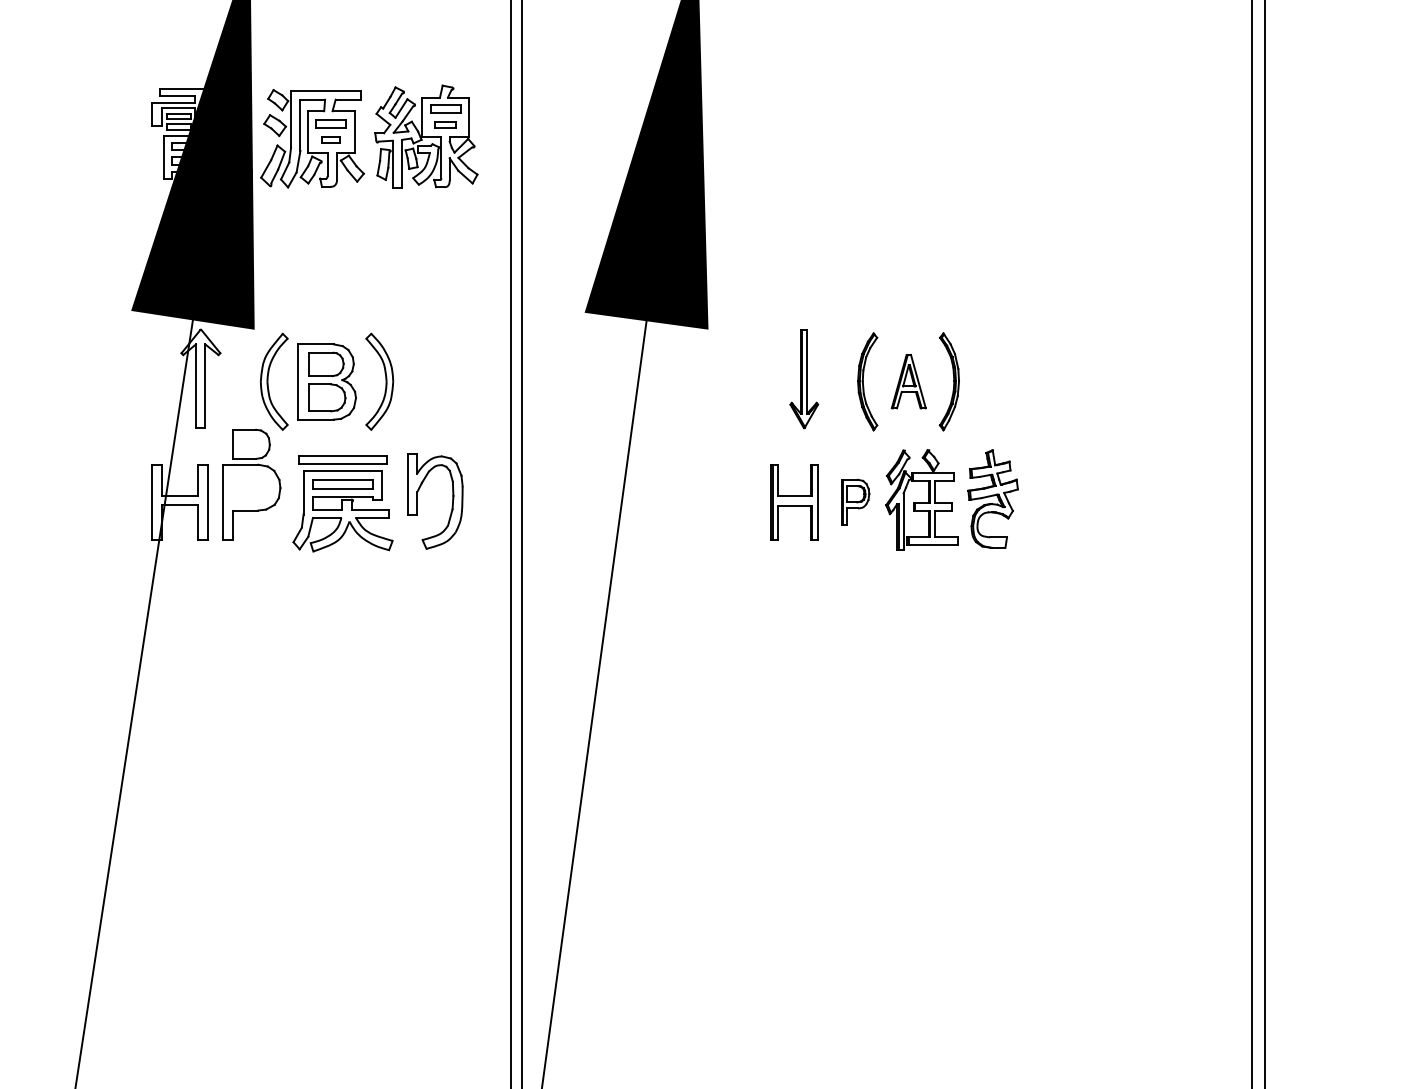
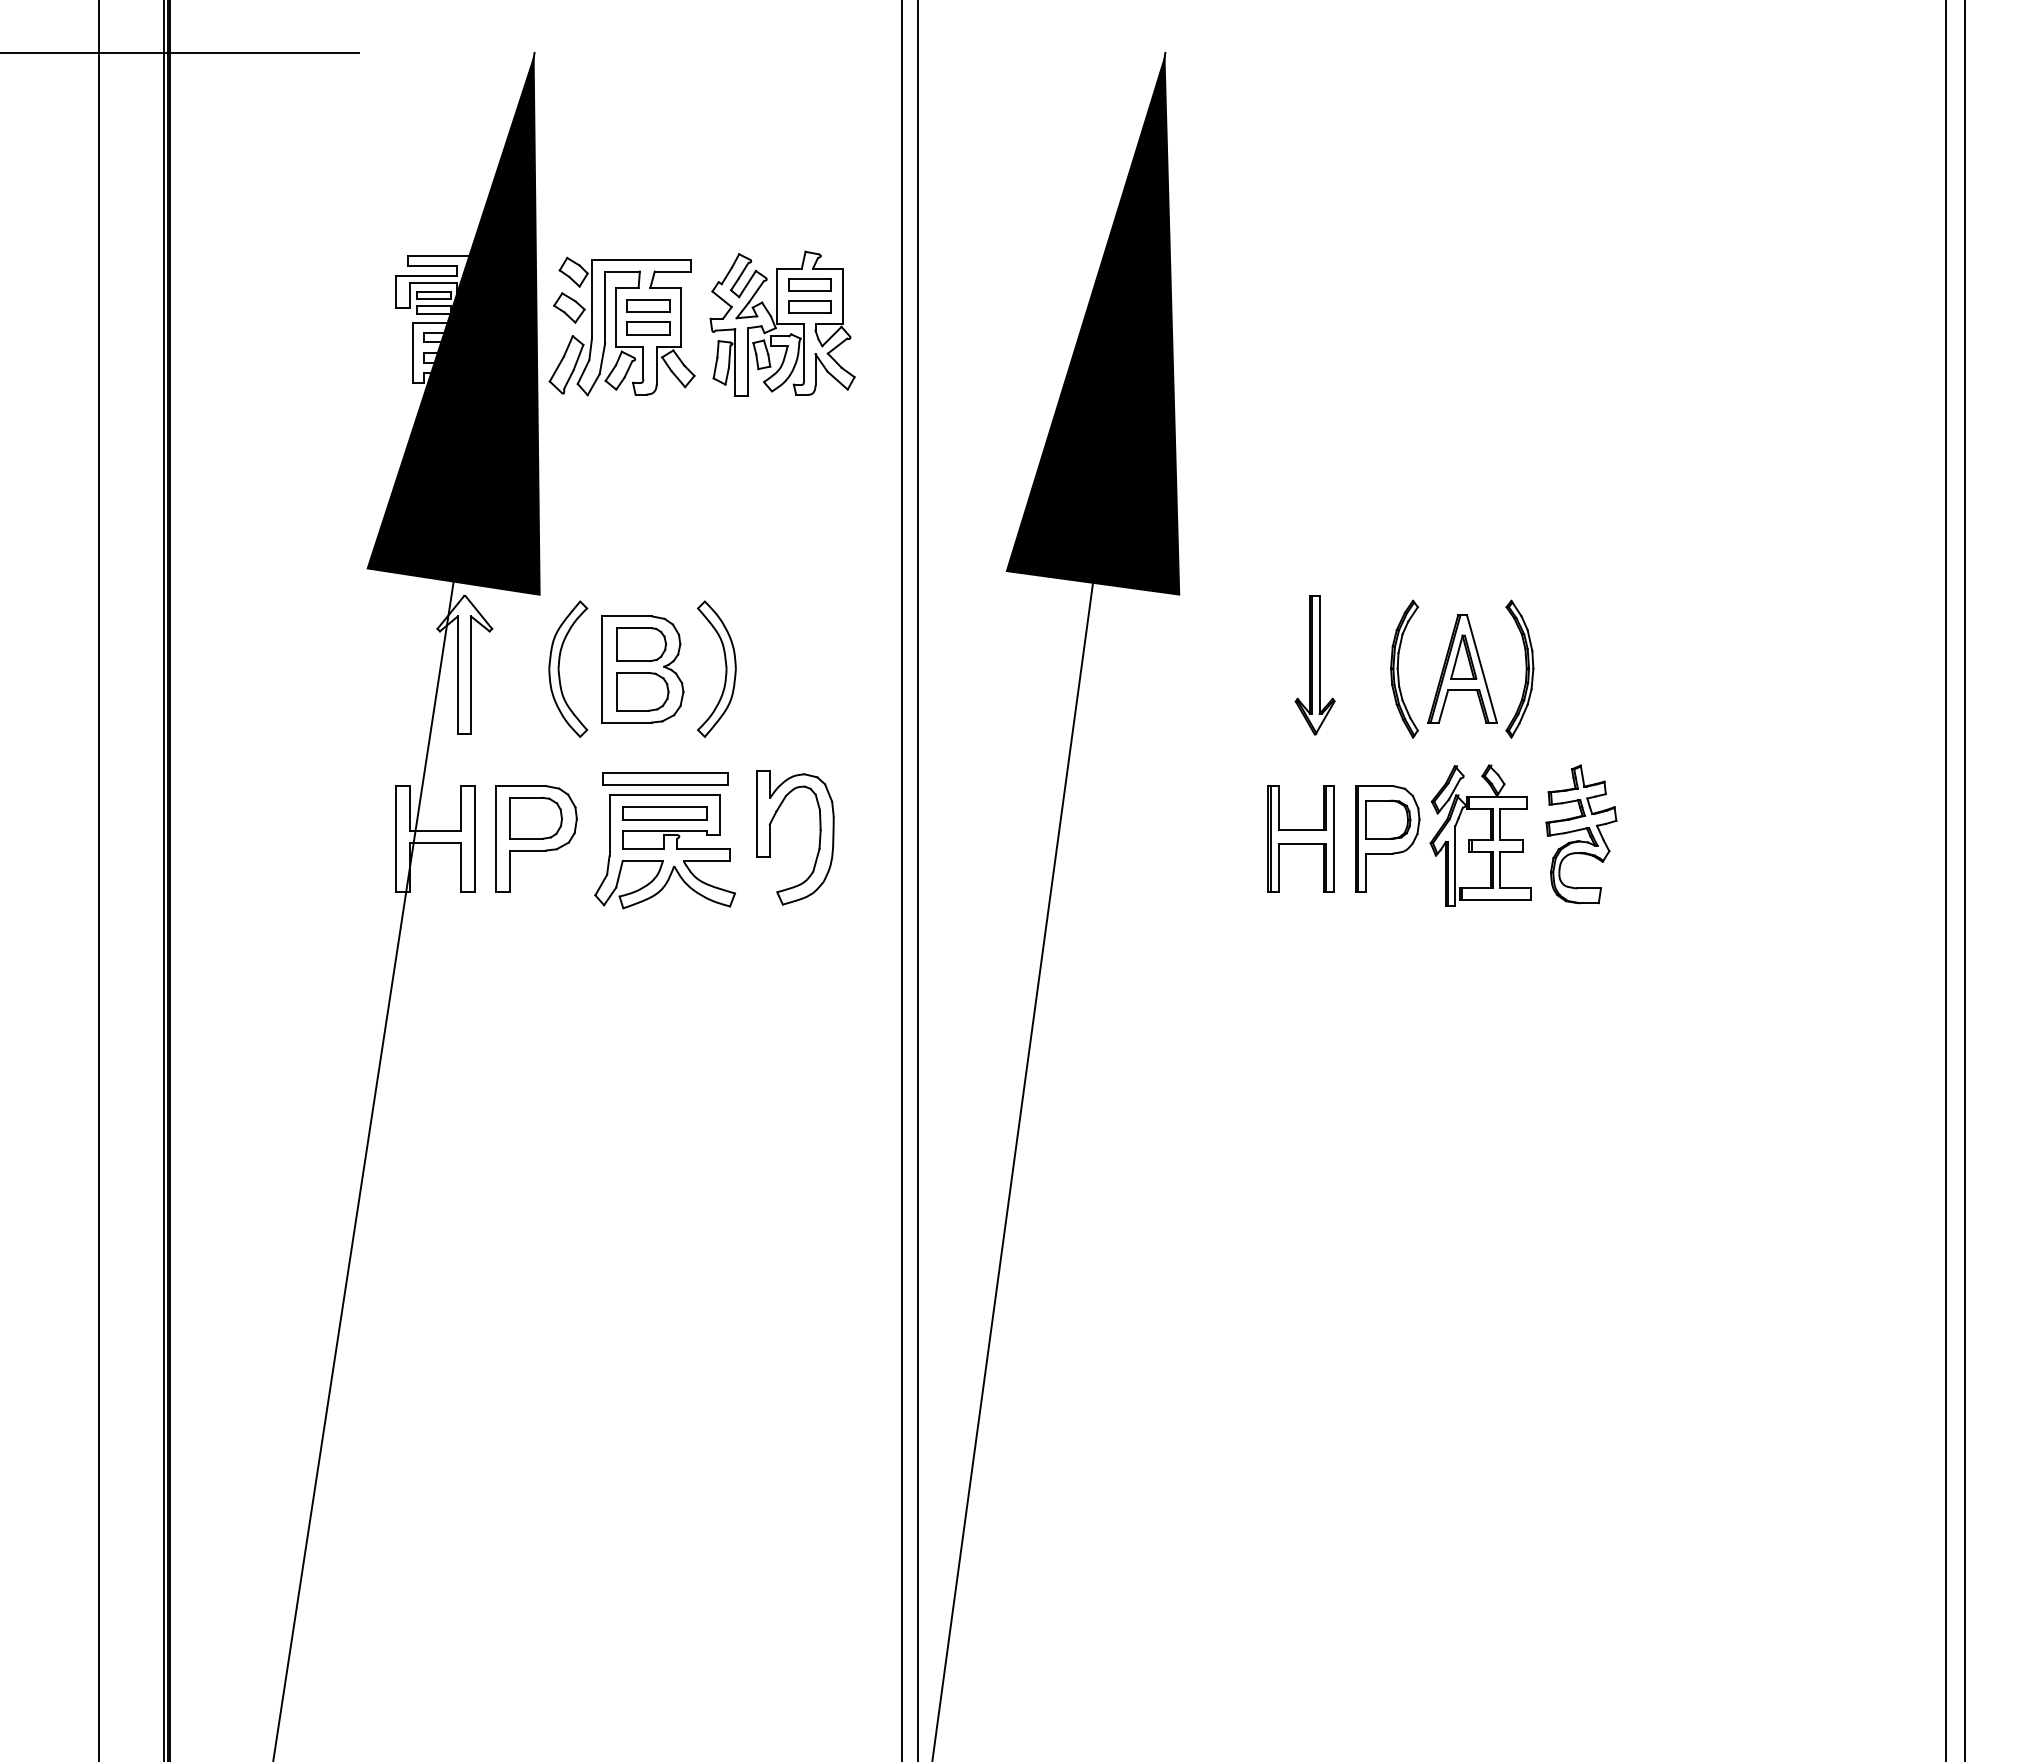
part: (445, 124) -> (809, 306), size x1.43
part: (331, 140) -> (648, 328), size x1.67
part: (908, 381) -> (1462, 668), size x1.43
part: (251, 443) -> (535, 817), moved
part: (855, 501) -> (1387, 838), size x1.67

